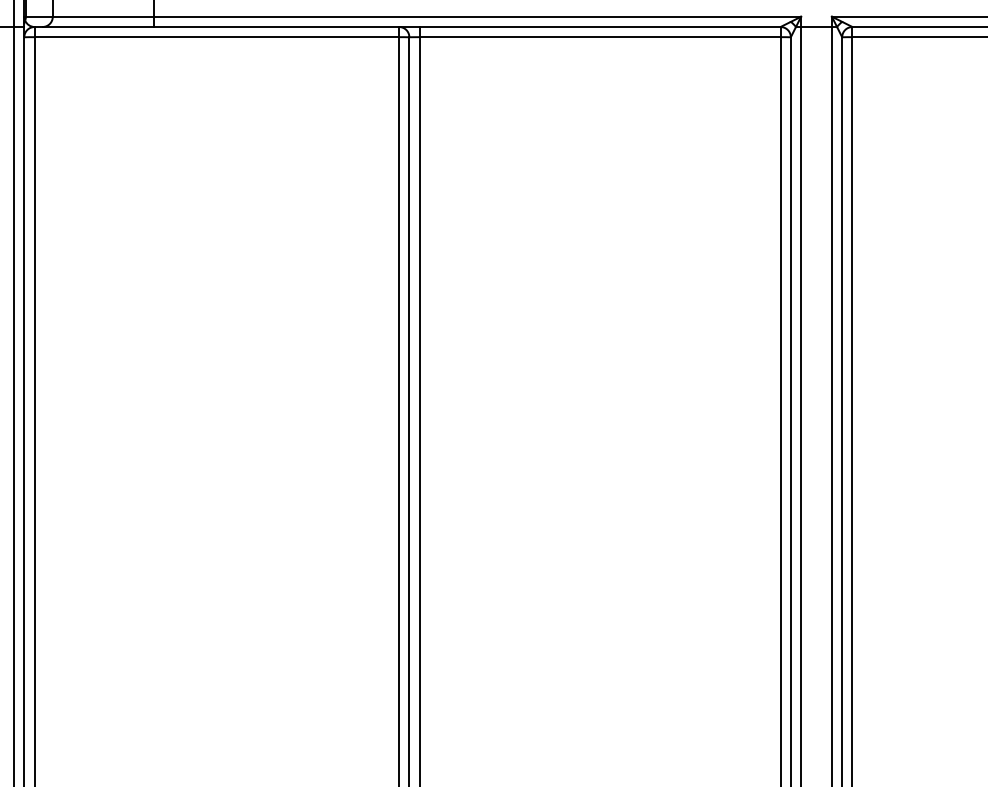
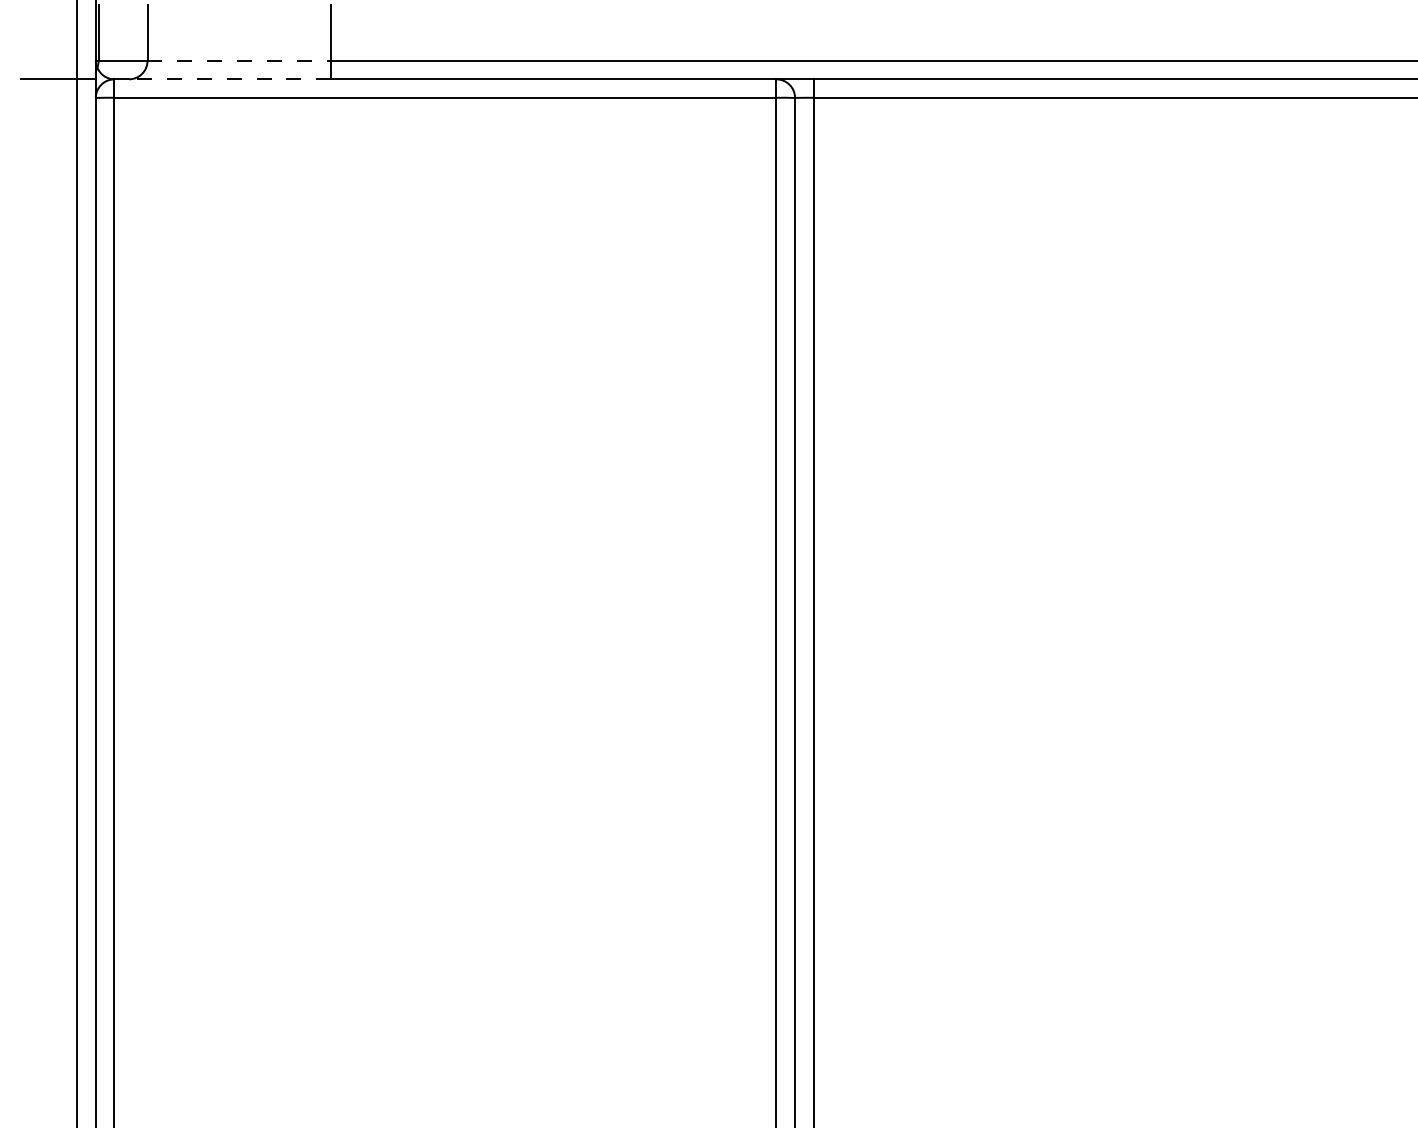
line: (103, 16) -> (239, 60), solid -> dashed
line: (98, 27) -> (230, 80), solid -> dashed

